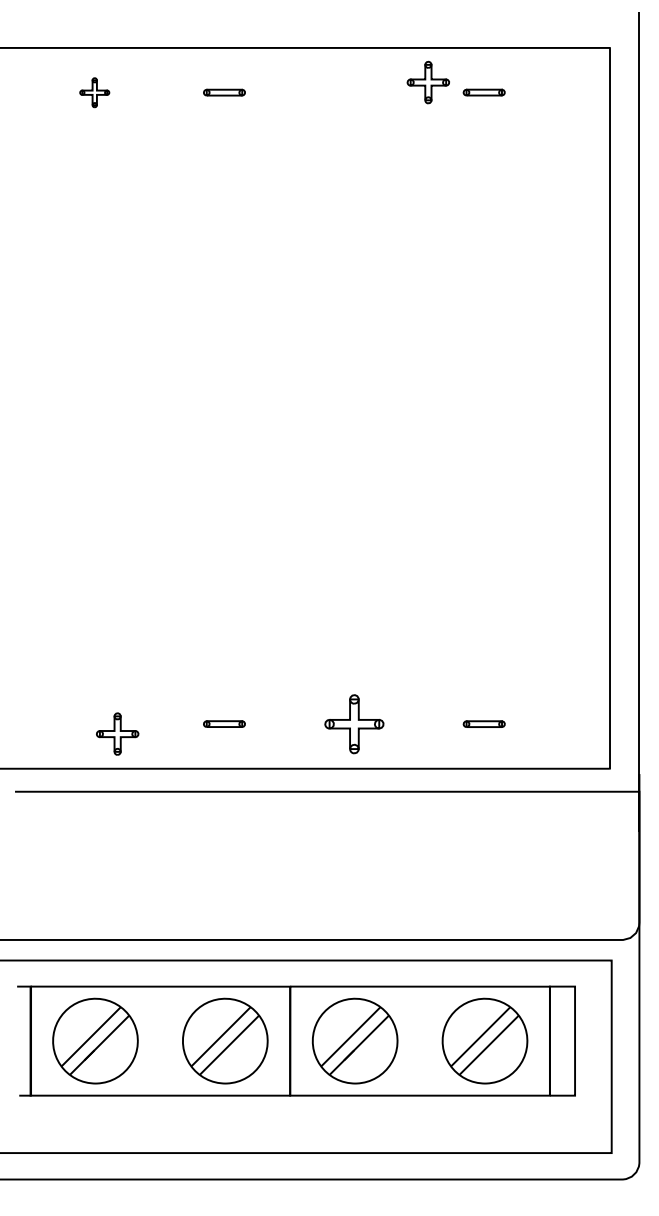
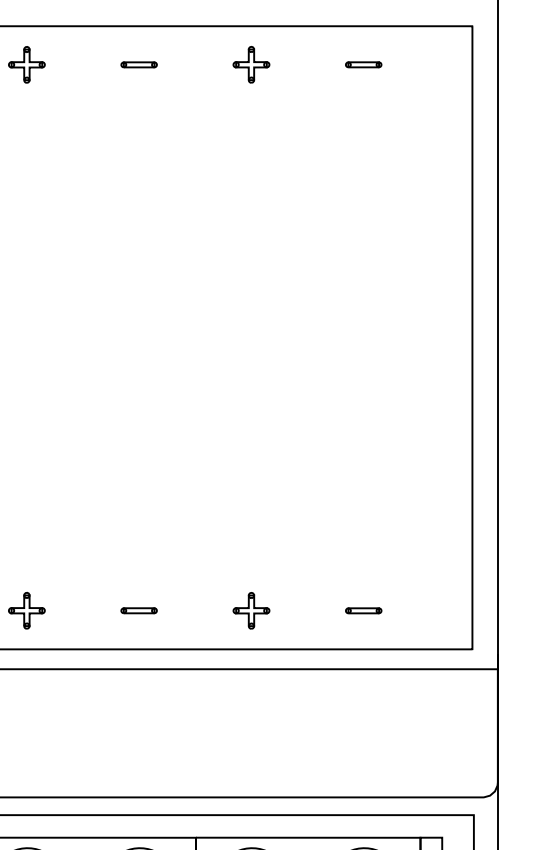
part: (427, 82) -> (250, 64), moved
part: (94, 92) -> (26, 64), size x1.43
part: (354, 723) -> (251, 610), size x0.71
part: (117, 733) -> (26, 610), moved

